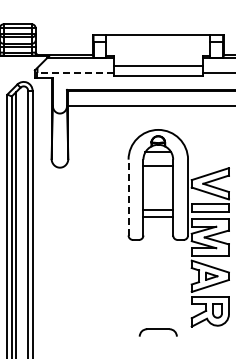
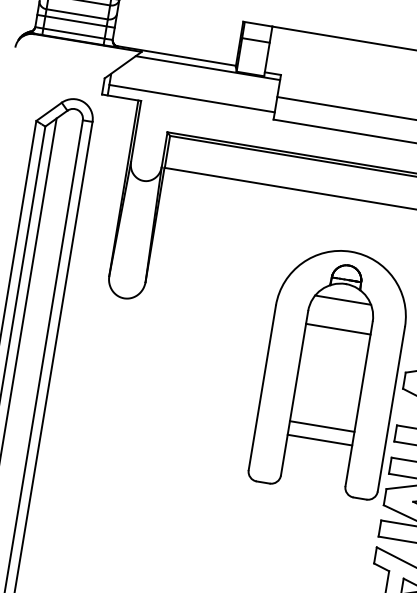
line: (75, 73) -> (191, 99), dashed -> solid
line: (128, 197) -> (262, 387), dashed -> solid

